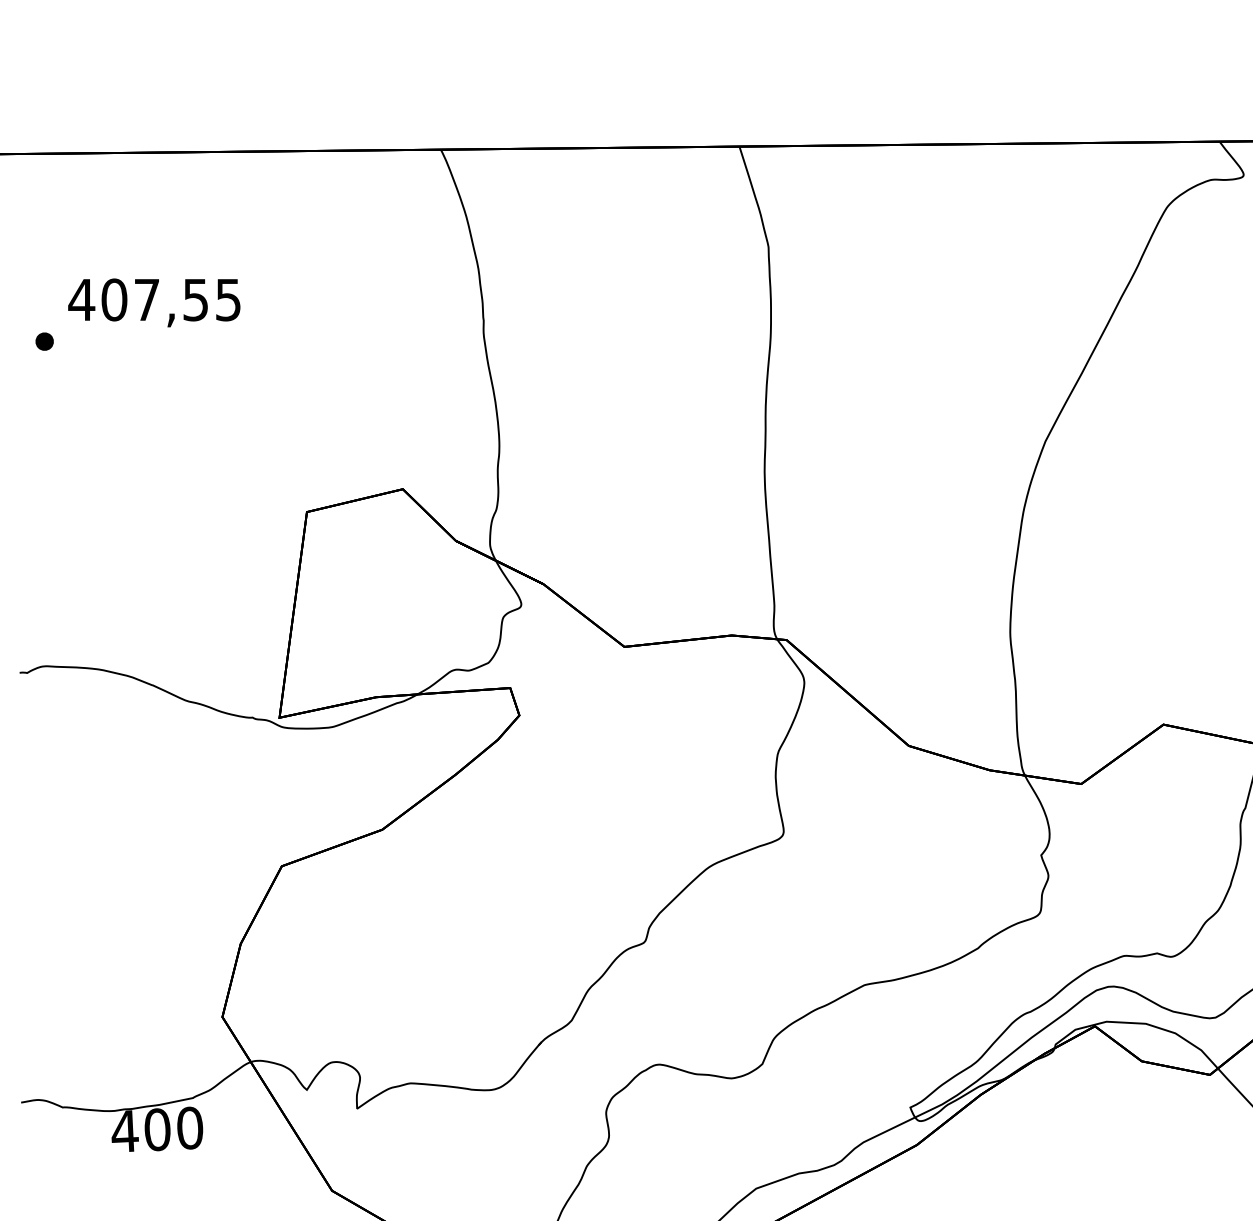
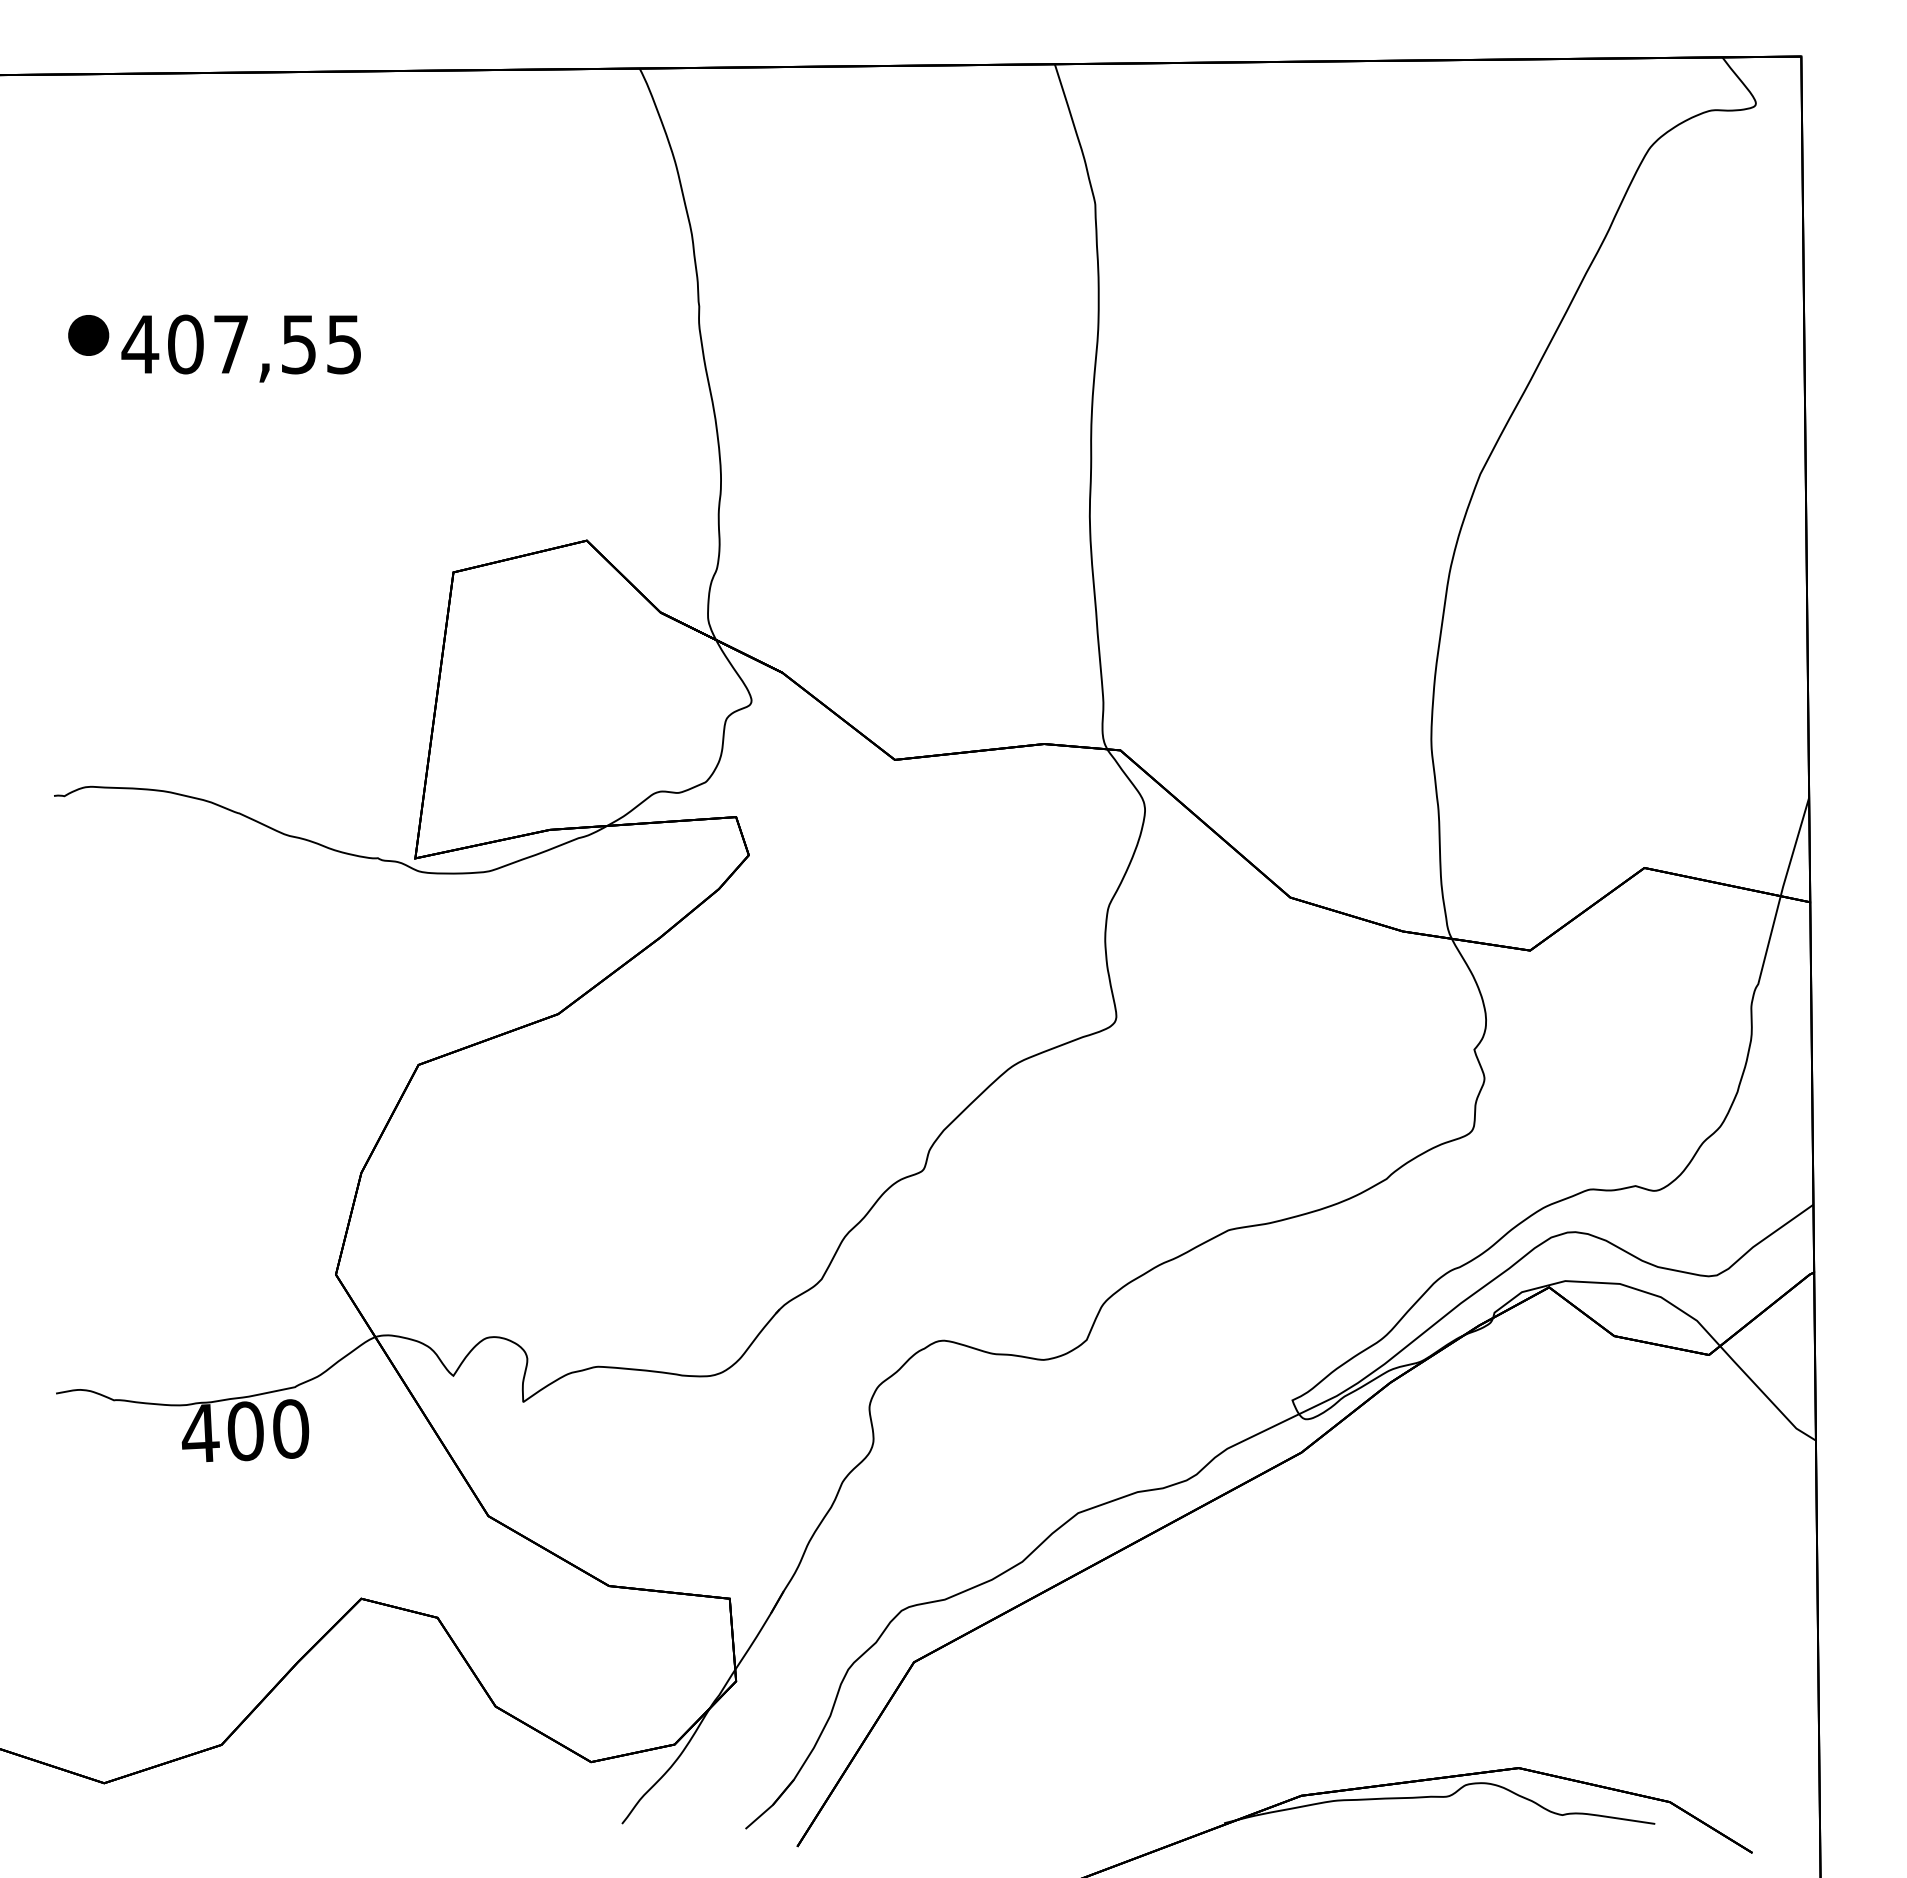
text: (153, 302) -> (240, 348), moved
part: (44, 341) -> (88, 335), size x1.6

